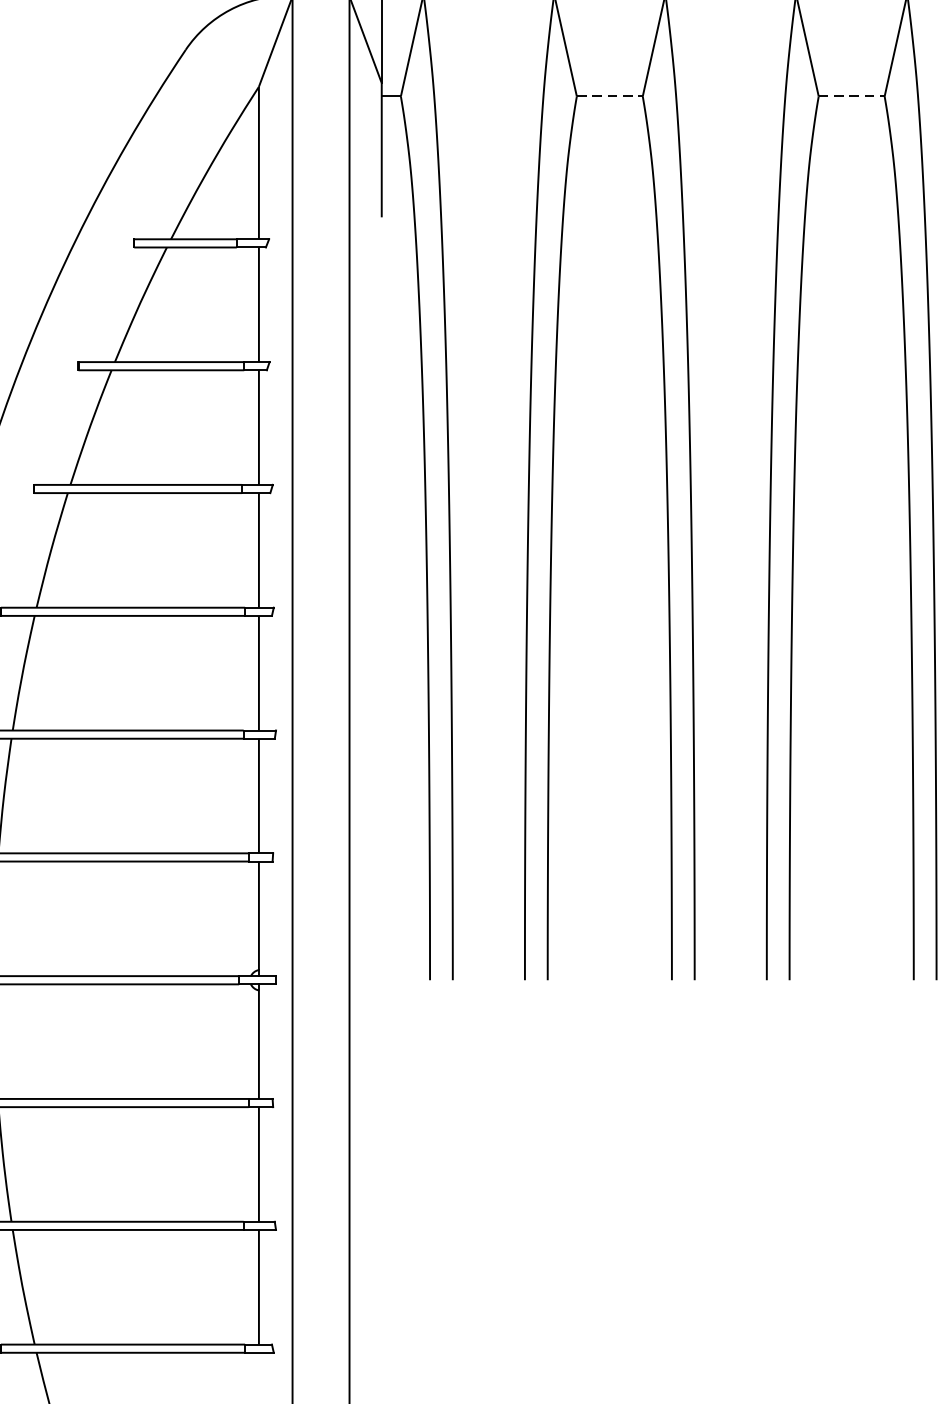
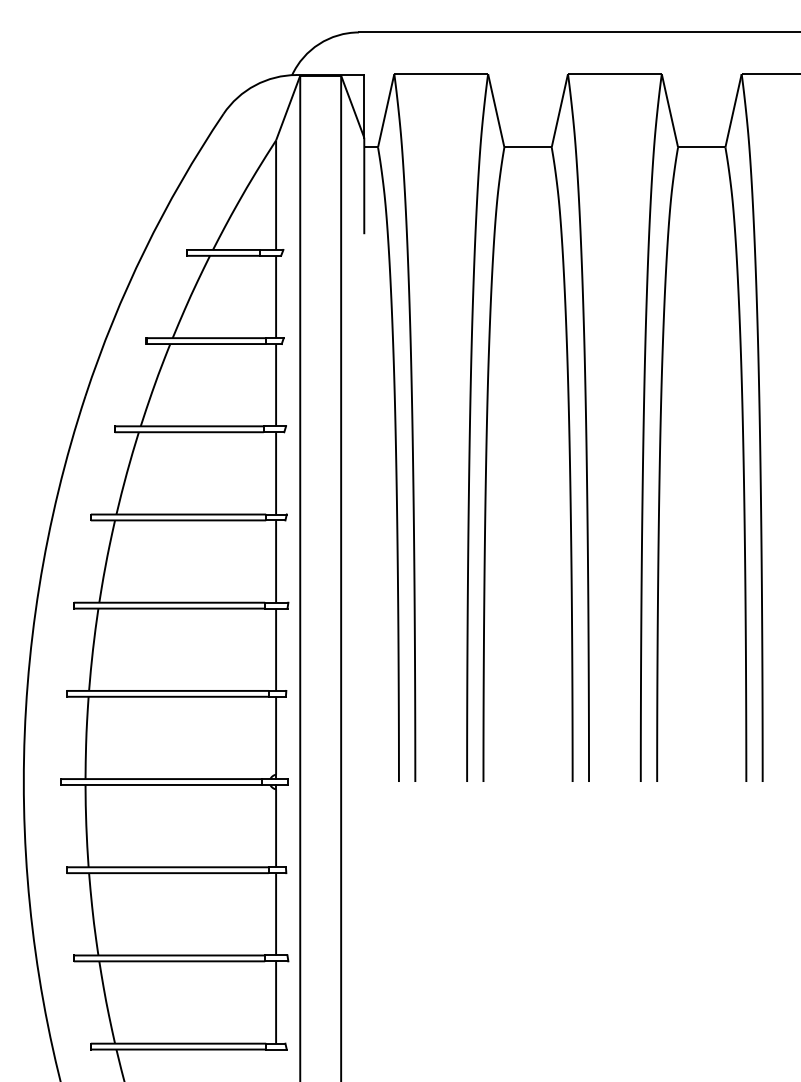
line: (610, 96) -> (528, 147), dashed -> solid
line: (851, 96) -> (701, 147), dashed -> solid

